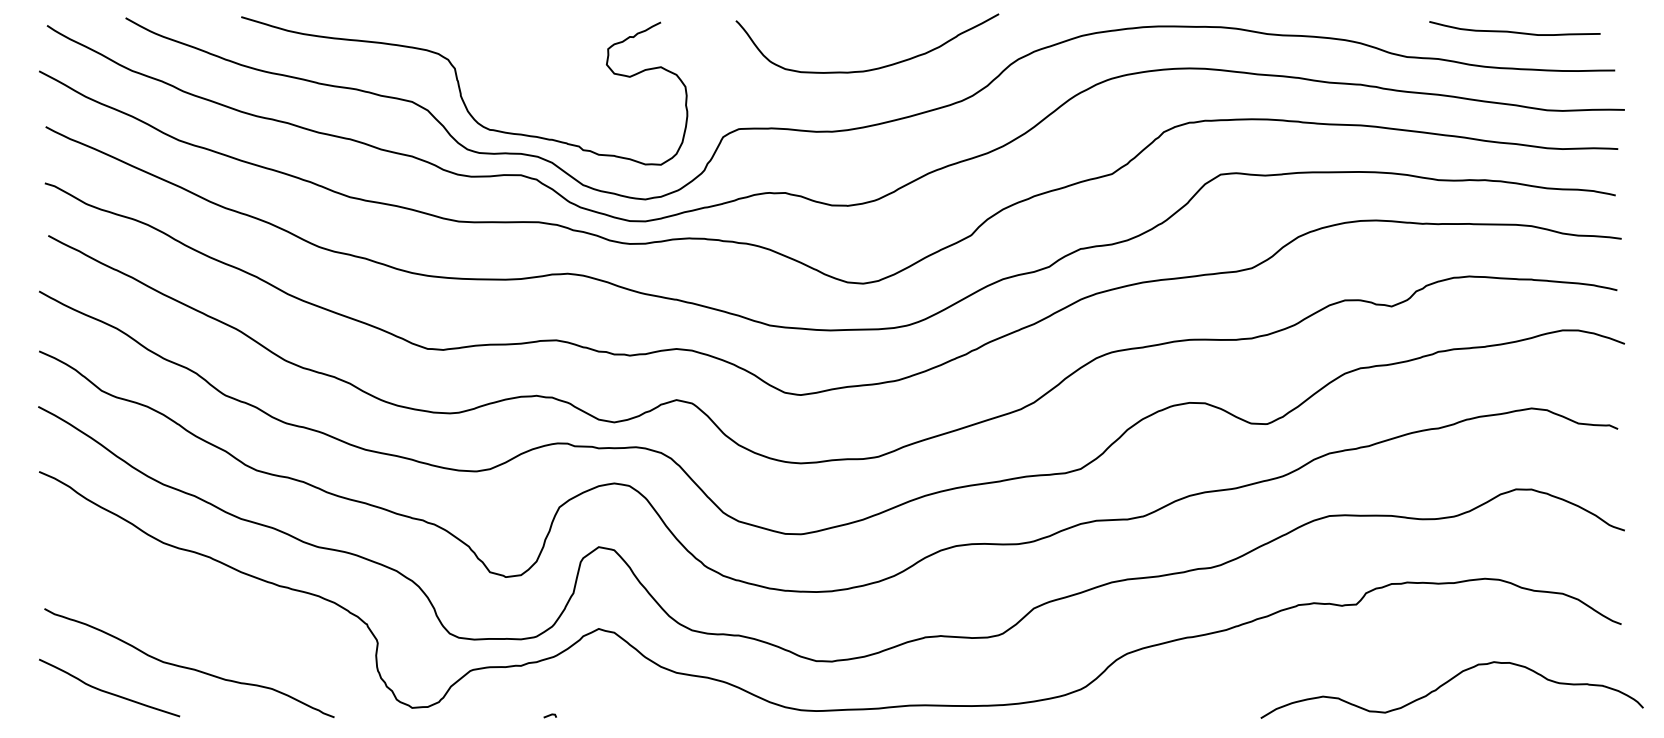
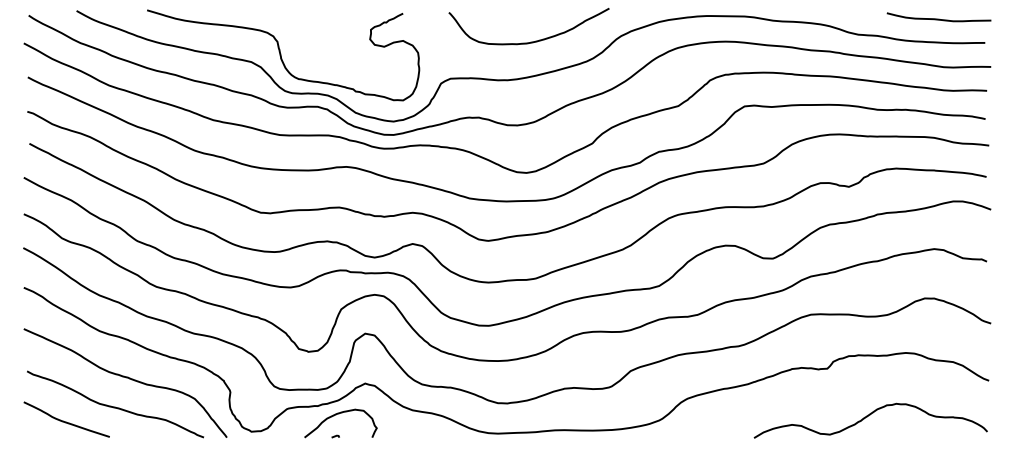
curve: (1513, 30) -> (938, 18), moved
curve: (207, 620) -> (126, 378), added
curve: (551, 681) -> (336, 415), added
curve: (1446, 684) -> (867, 417), moved

